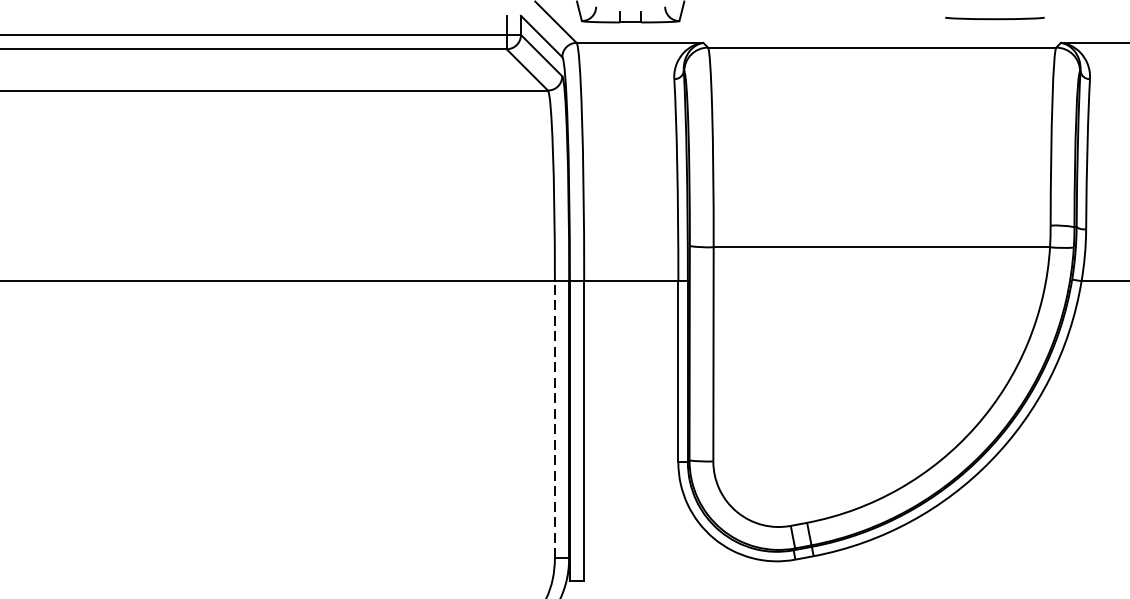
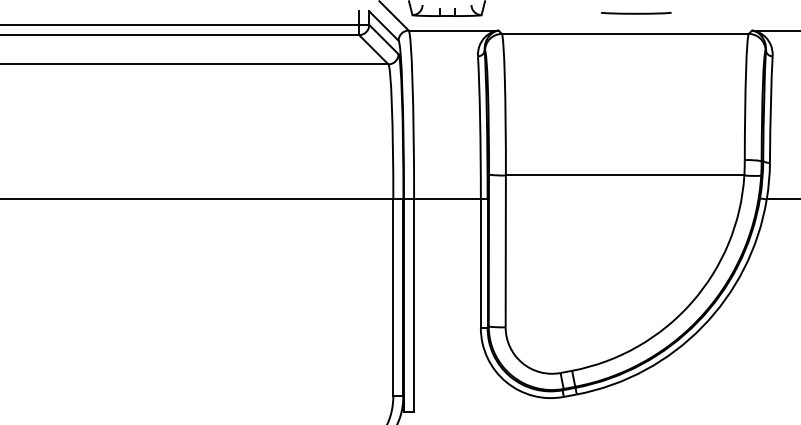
line: (995, 18) -> (636, 13), moved
line: (555, 419) -> (393, 297), dashed -> solid

